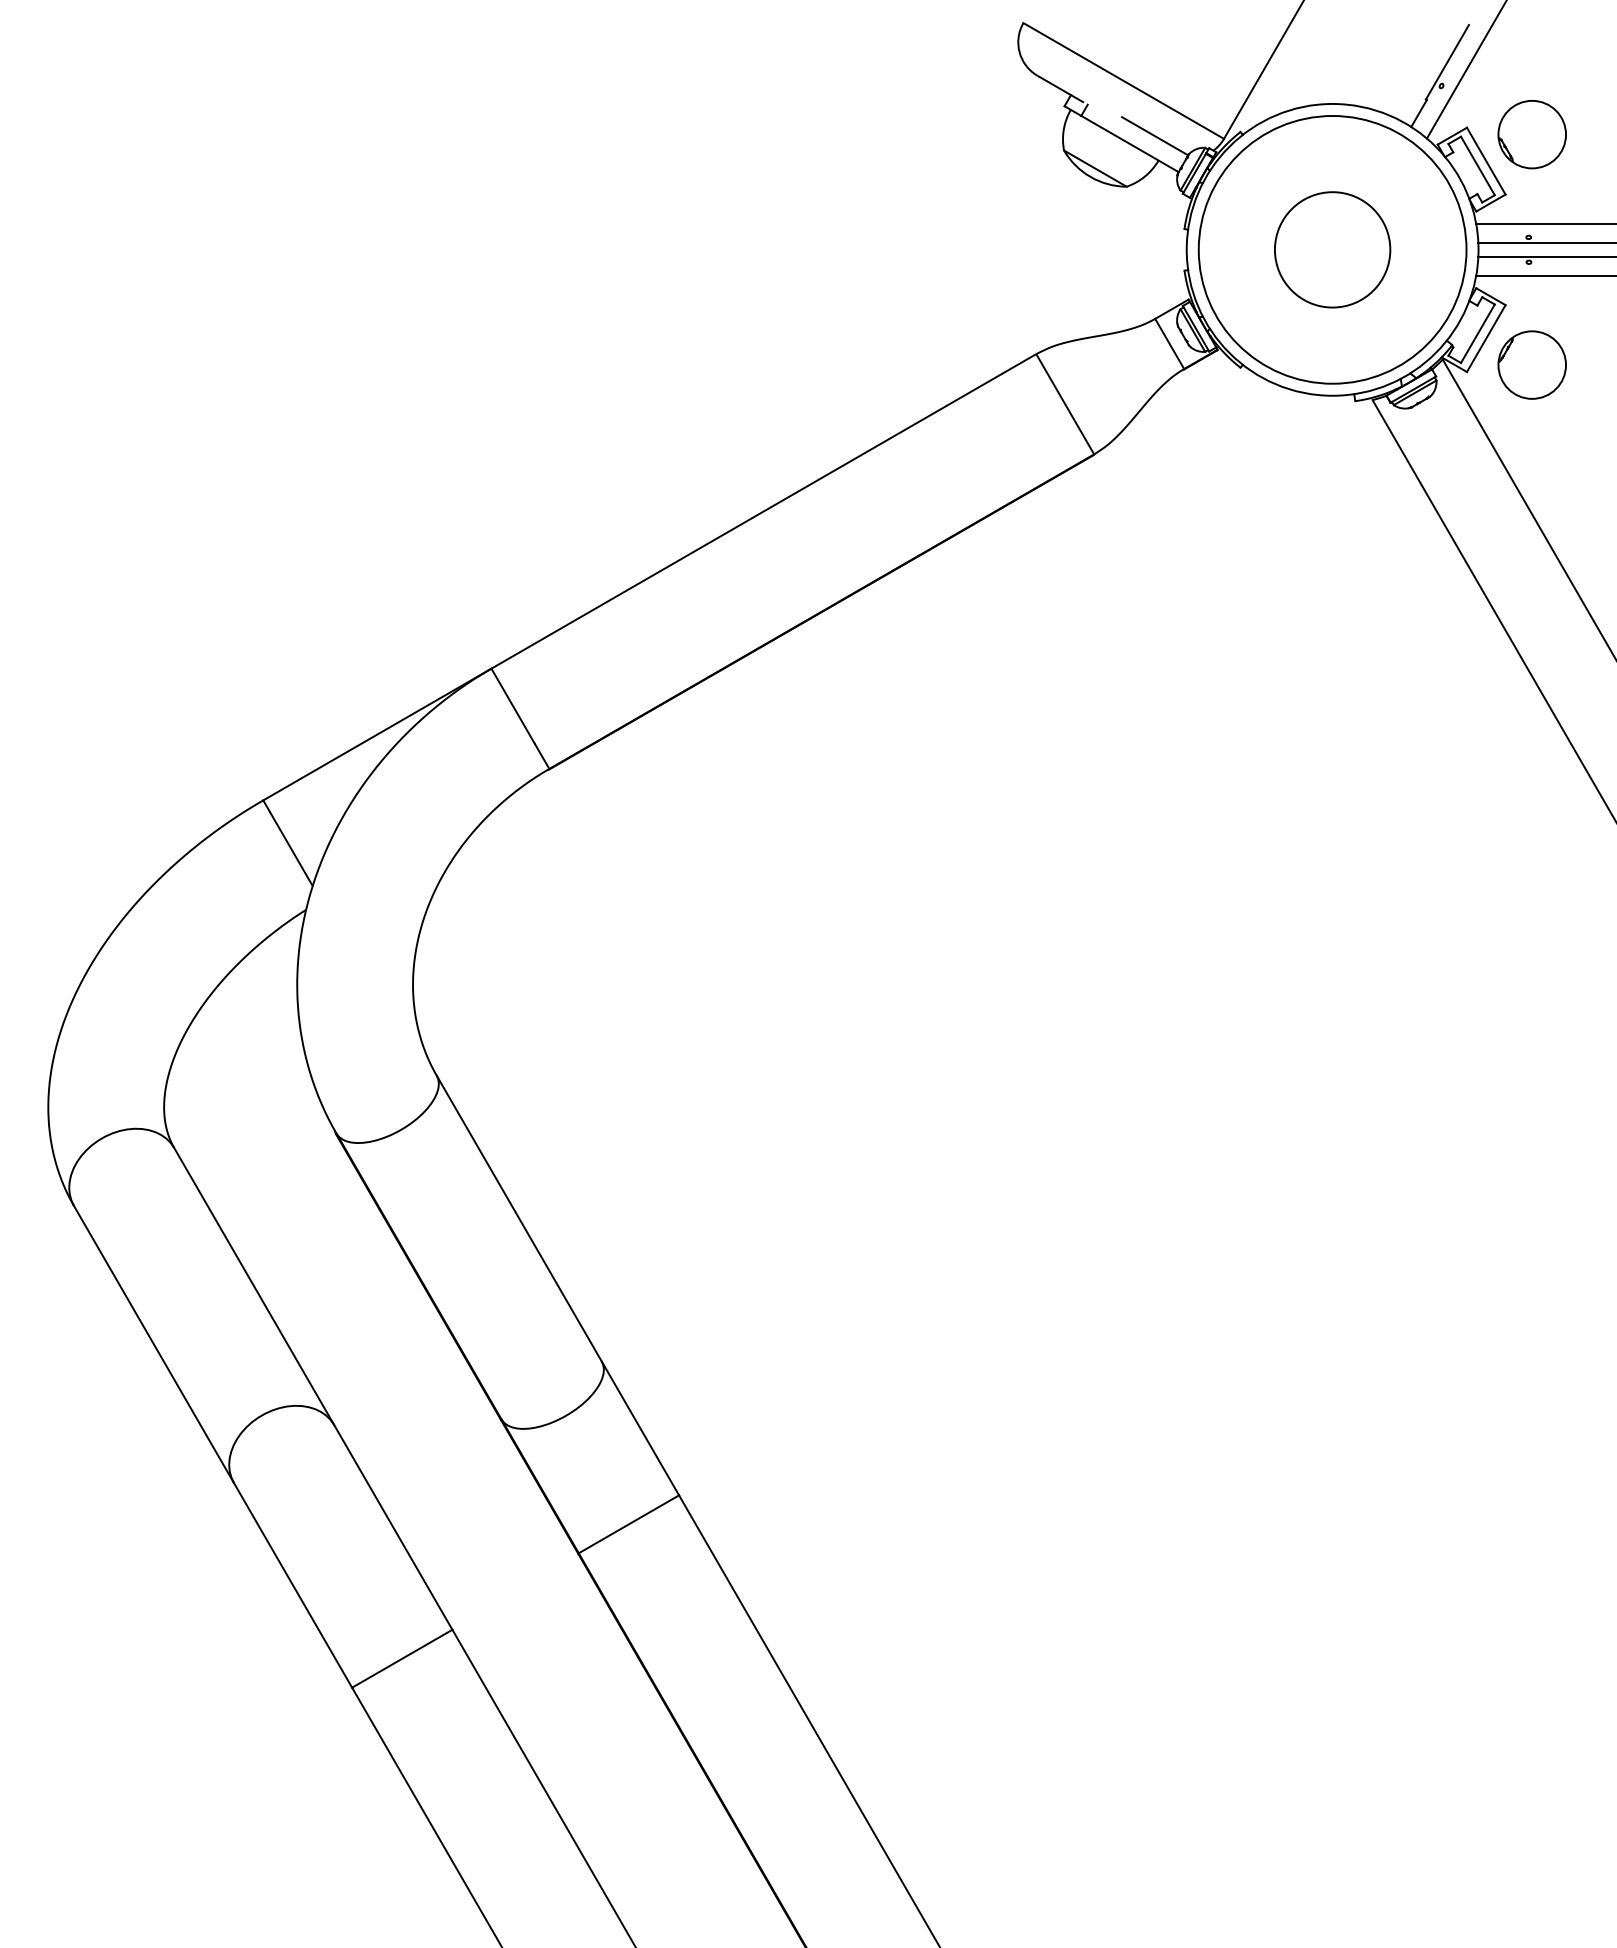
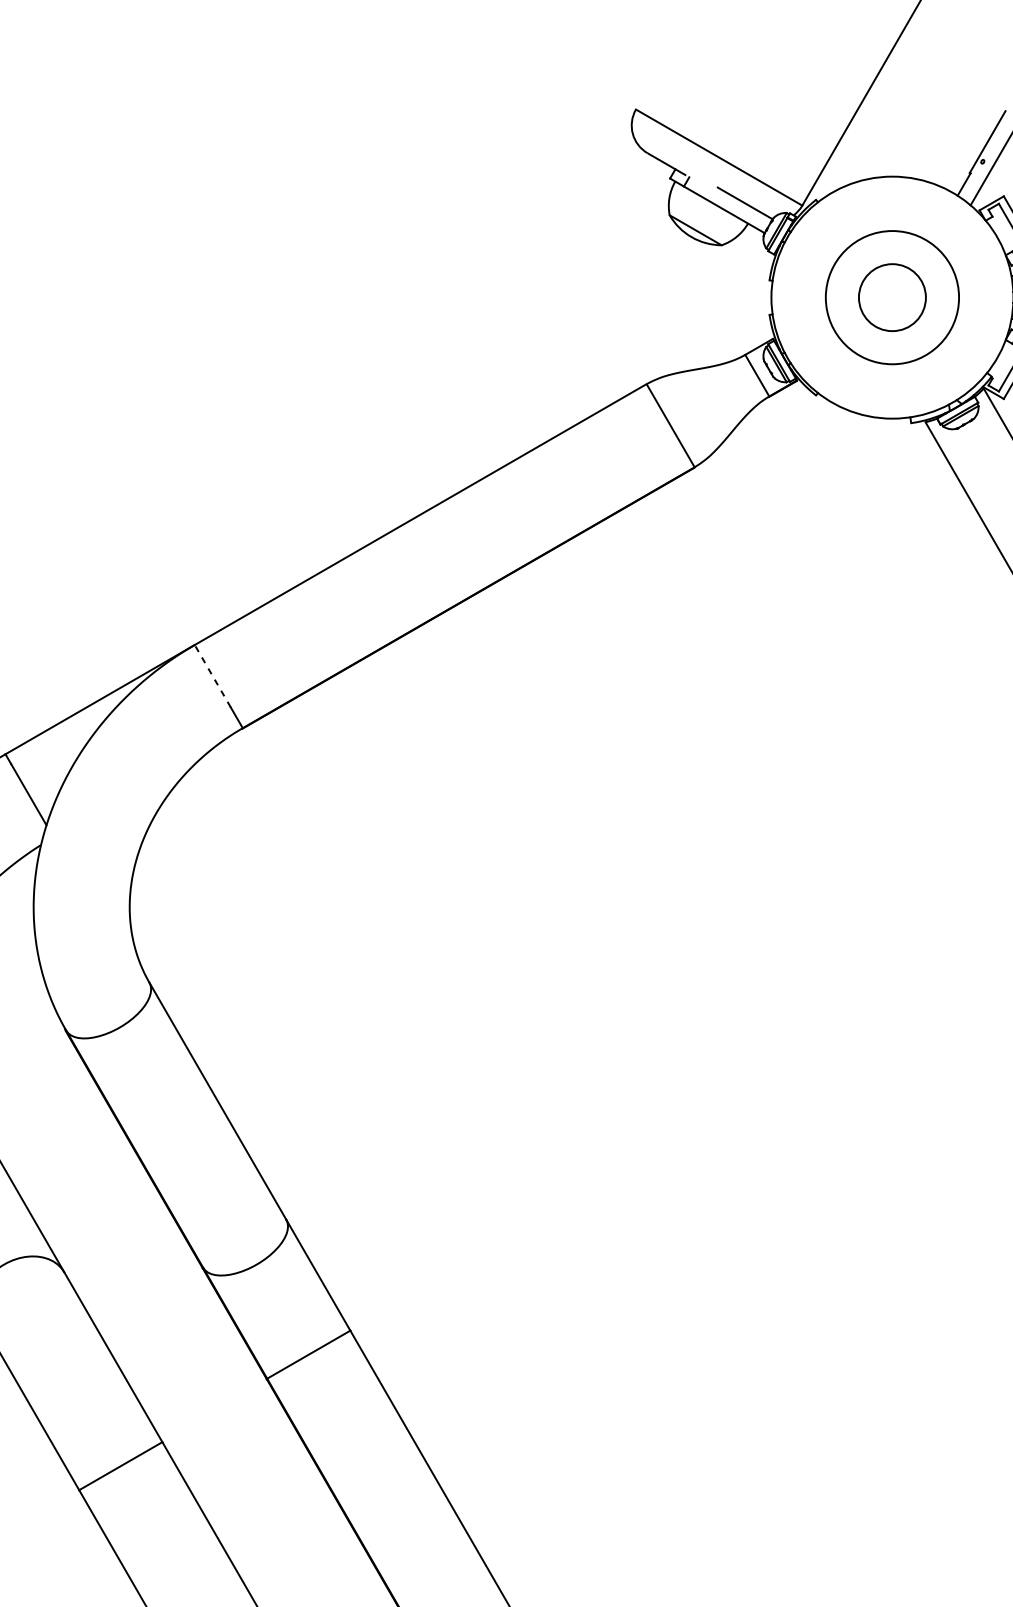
circle: (1332, 249) -> (892, 297), size x0.6
circle: (1332, 249) -> (892, 297), size x0.7
line: (512, 705) -> (212, 675), solid -> dashed

